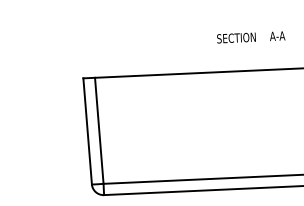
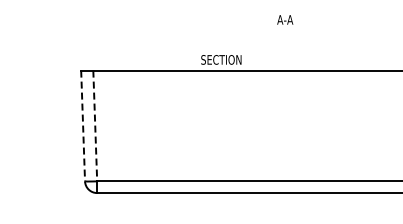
text: (277, 35) -> (285, 19), moved
text: (236, 37) -> (221, 59), moved
line: (88, 131) -> (83, 126), solid -> dashed
line: (99, 131) -> (95, 126), solid -> dashed

